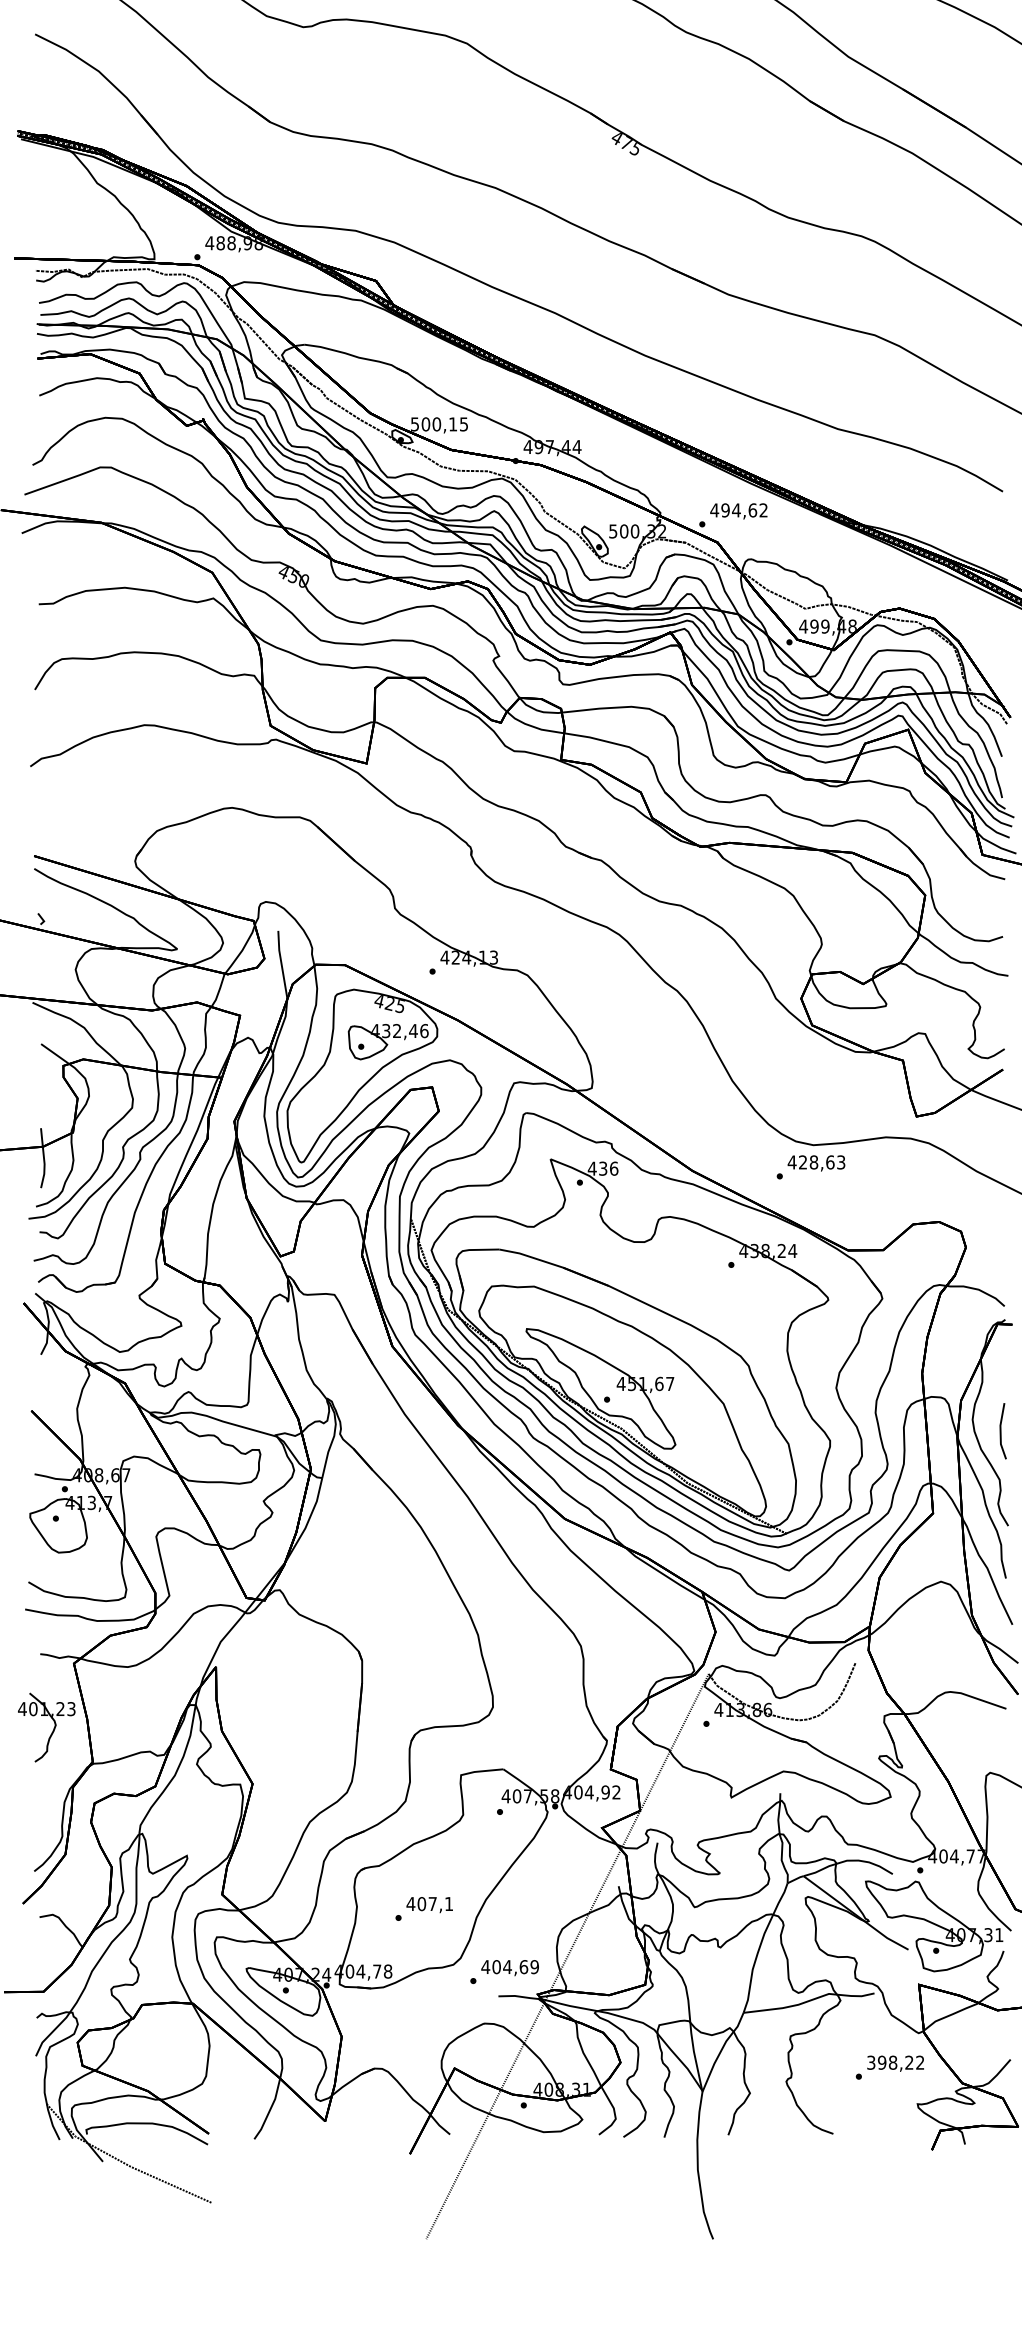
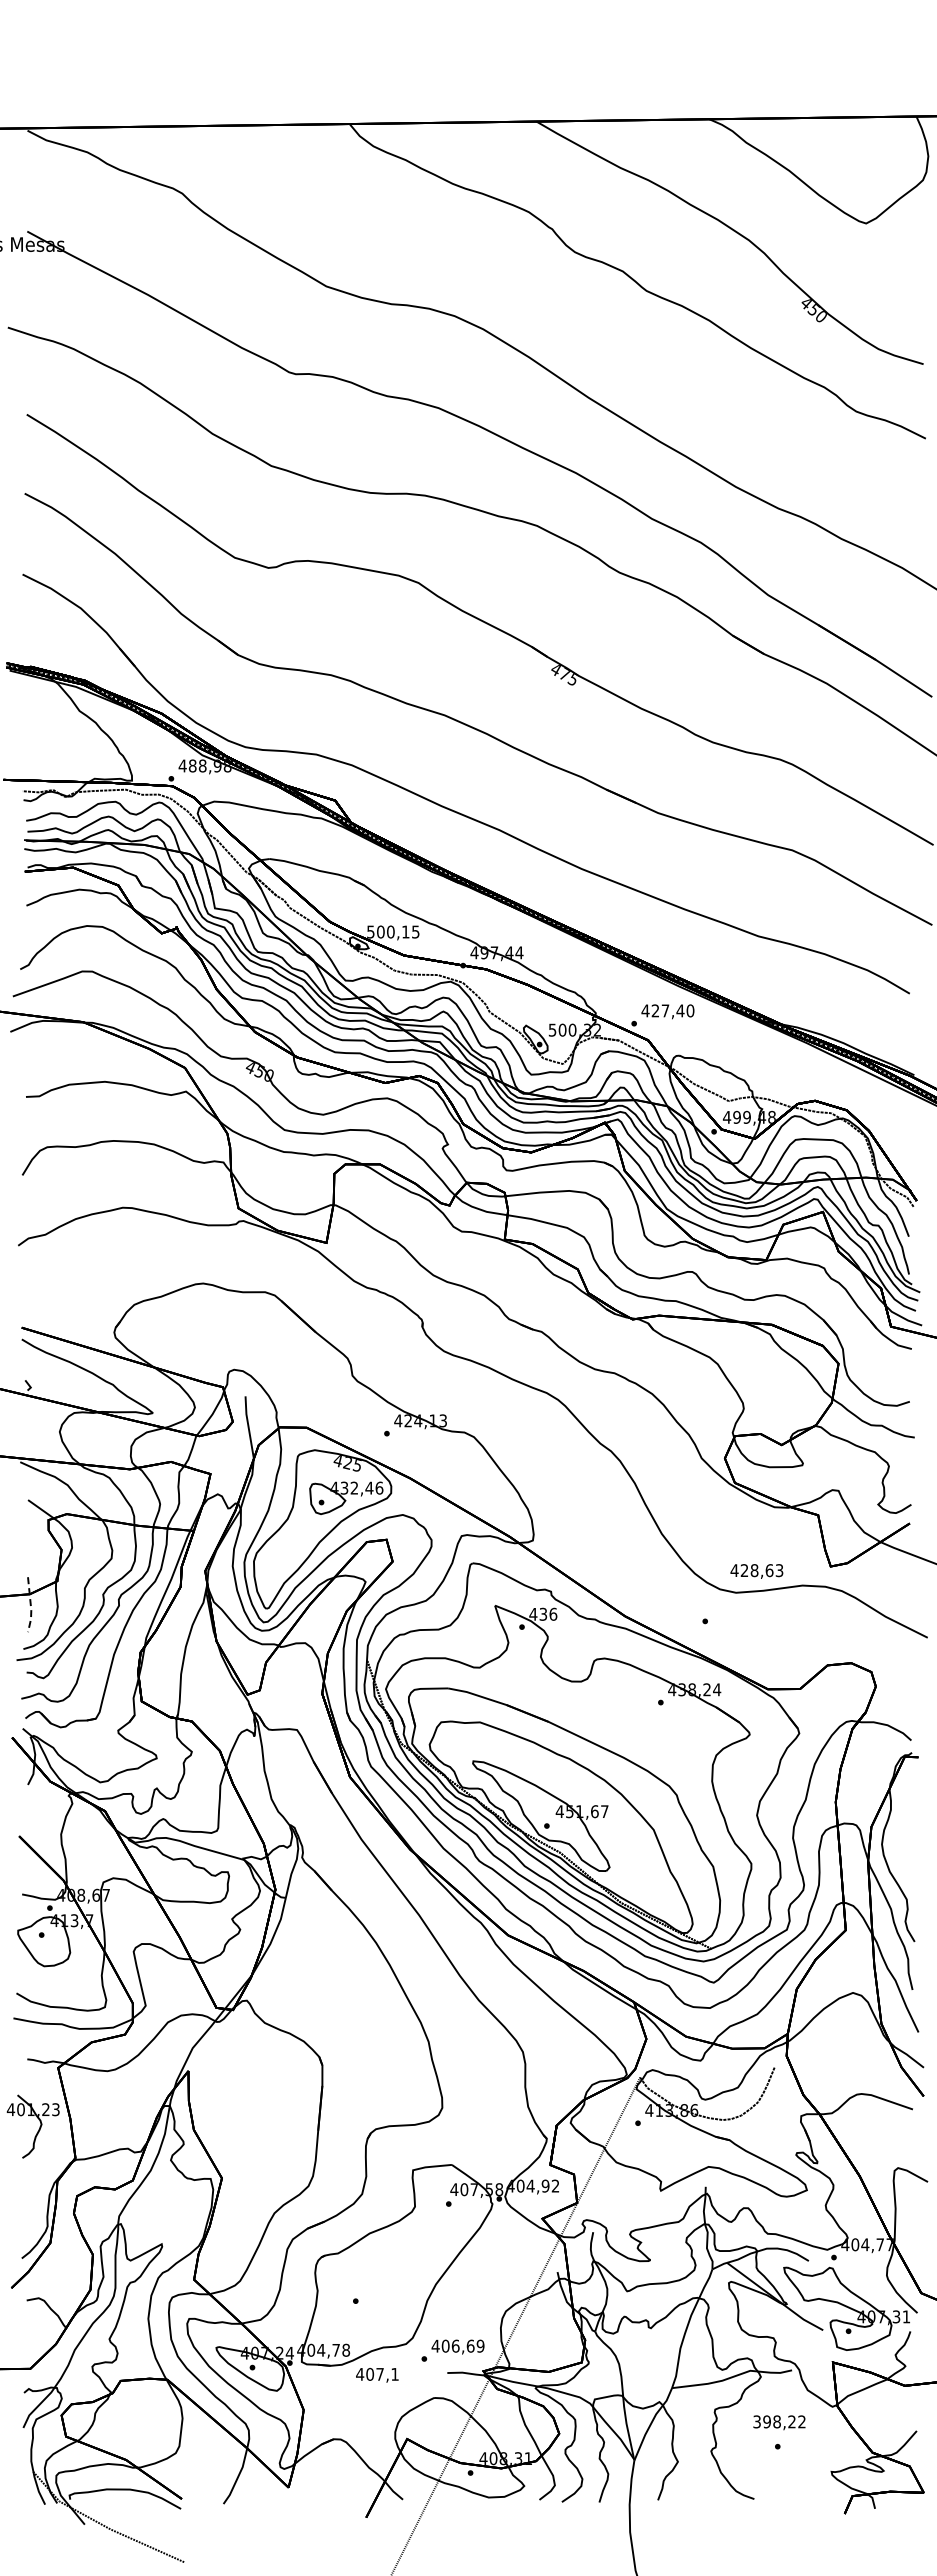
text: (744, 509) -> (672, 1010), 494,62 -> 427,40
line: (43, 1160) -> (30, 1606), solid -> dashed
text: (816, 1163) -> (756, 1571), moved
line: (1001, 1430) -> (908, 1854), removed
text: (429, 1905) -> (377, 2375), moved
text: (507, 1966) -> (455, 2345), 404,69 -> 406,69
text: (895, 2063) -> (779, 2422), moved

